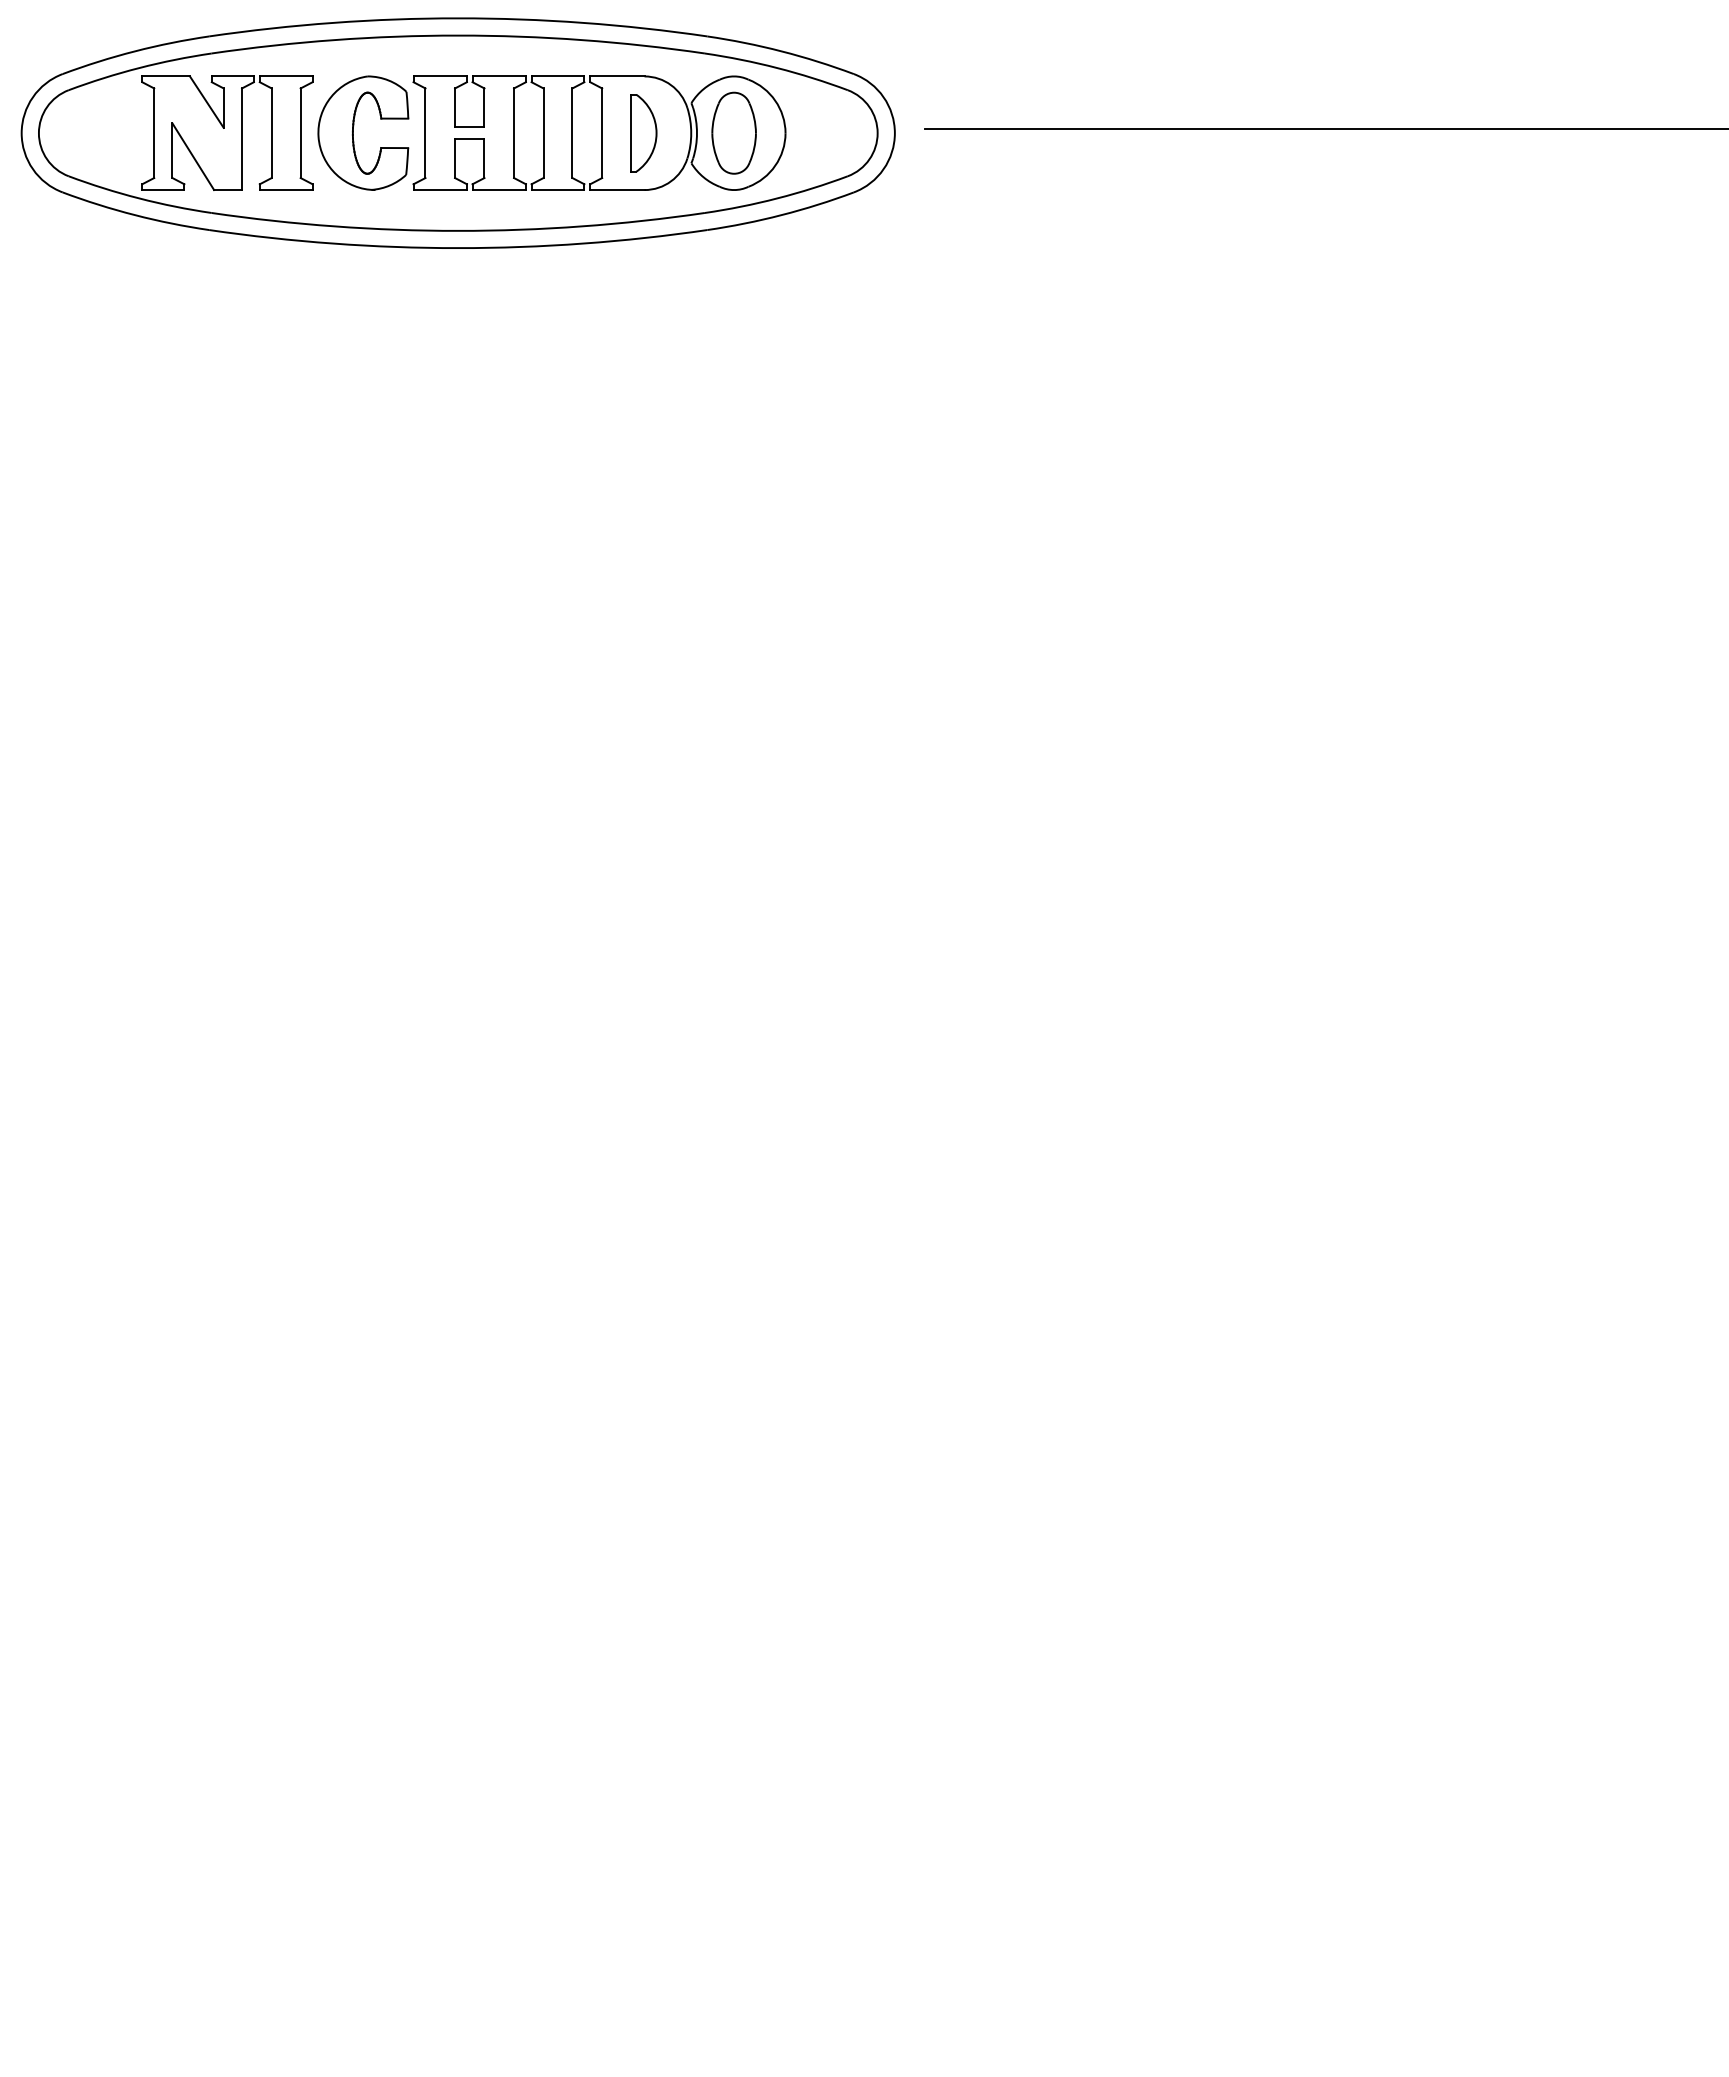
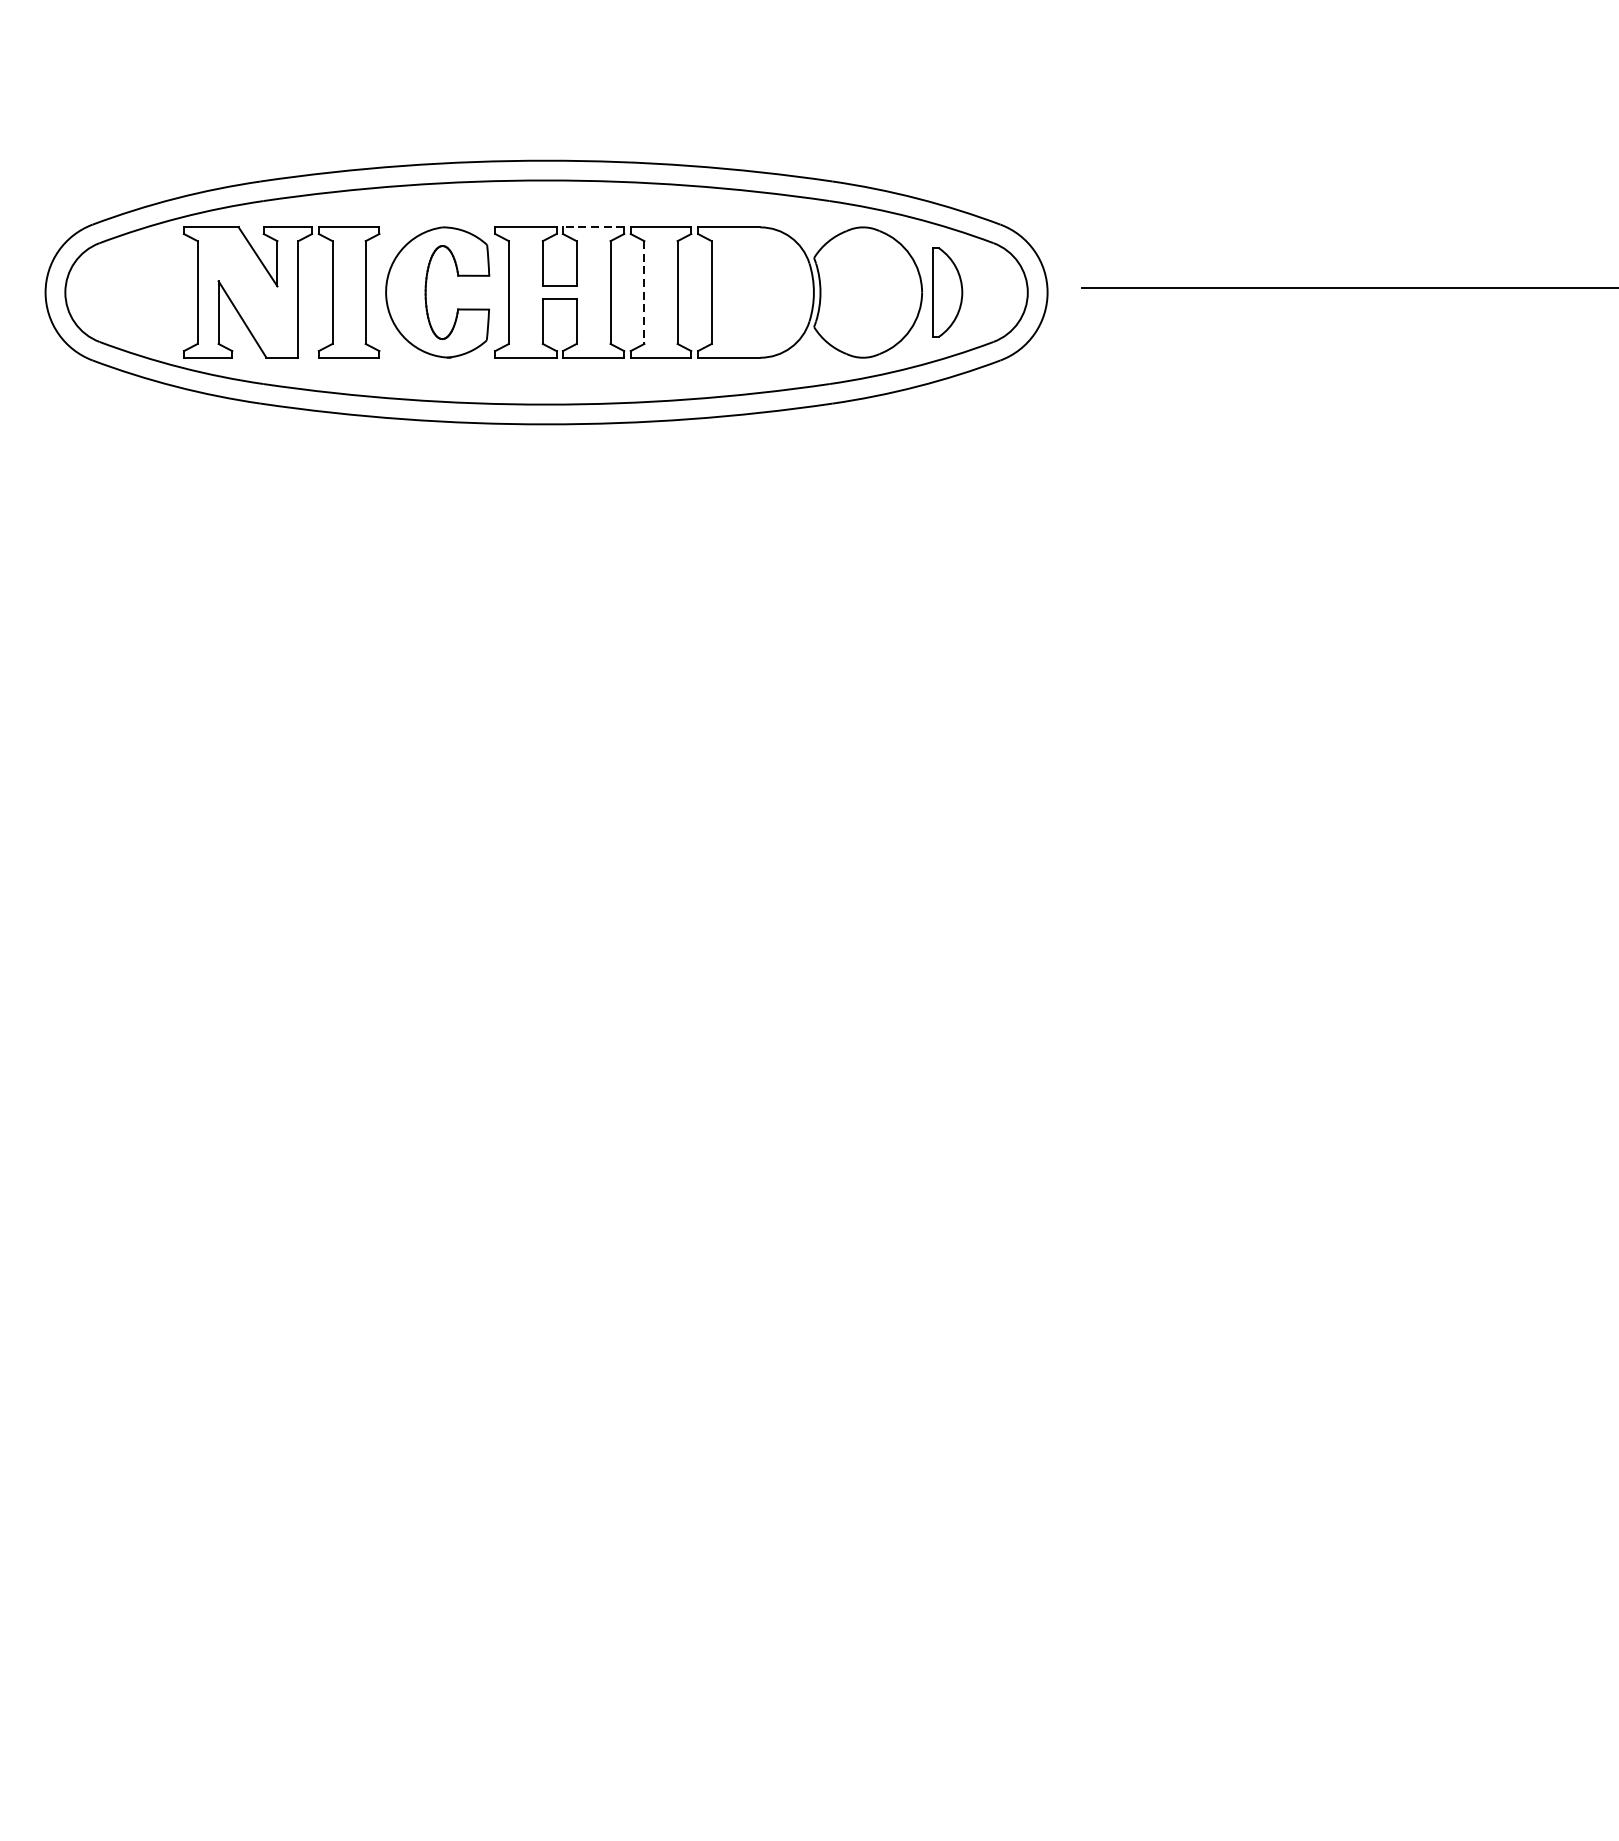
line: (499, 76) -> (593, 227), solid -> dashed
part: (733, 132) -> (862, 291), removed
line: (543, 133) -> (644, 292), solid -> dashed
part: (643, 133) -> (947, 292), moved

